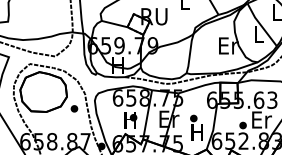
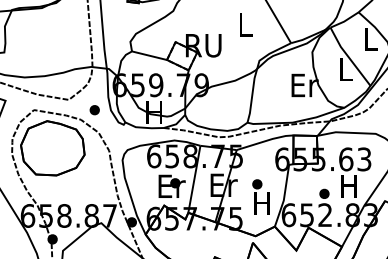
part: (74, 109) -> (94, 110), moved
text: (130, 119) -> (171, 185), H -> Er
text: (261, 119) -> (349, 185), Er -> H

